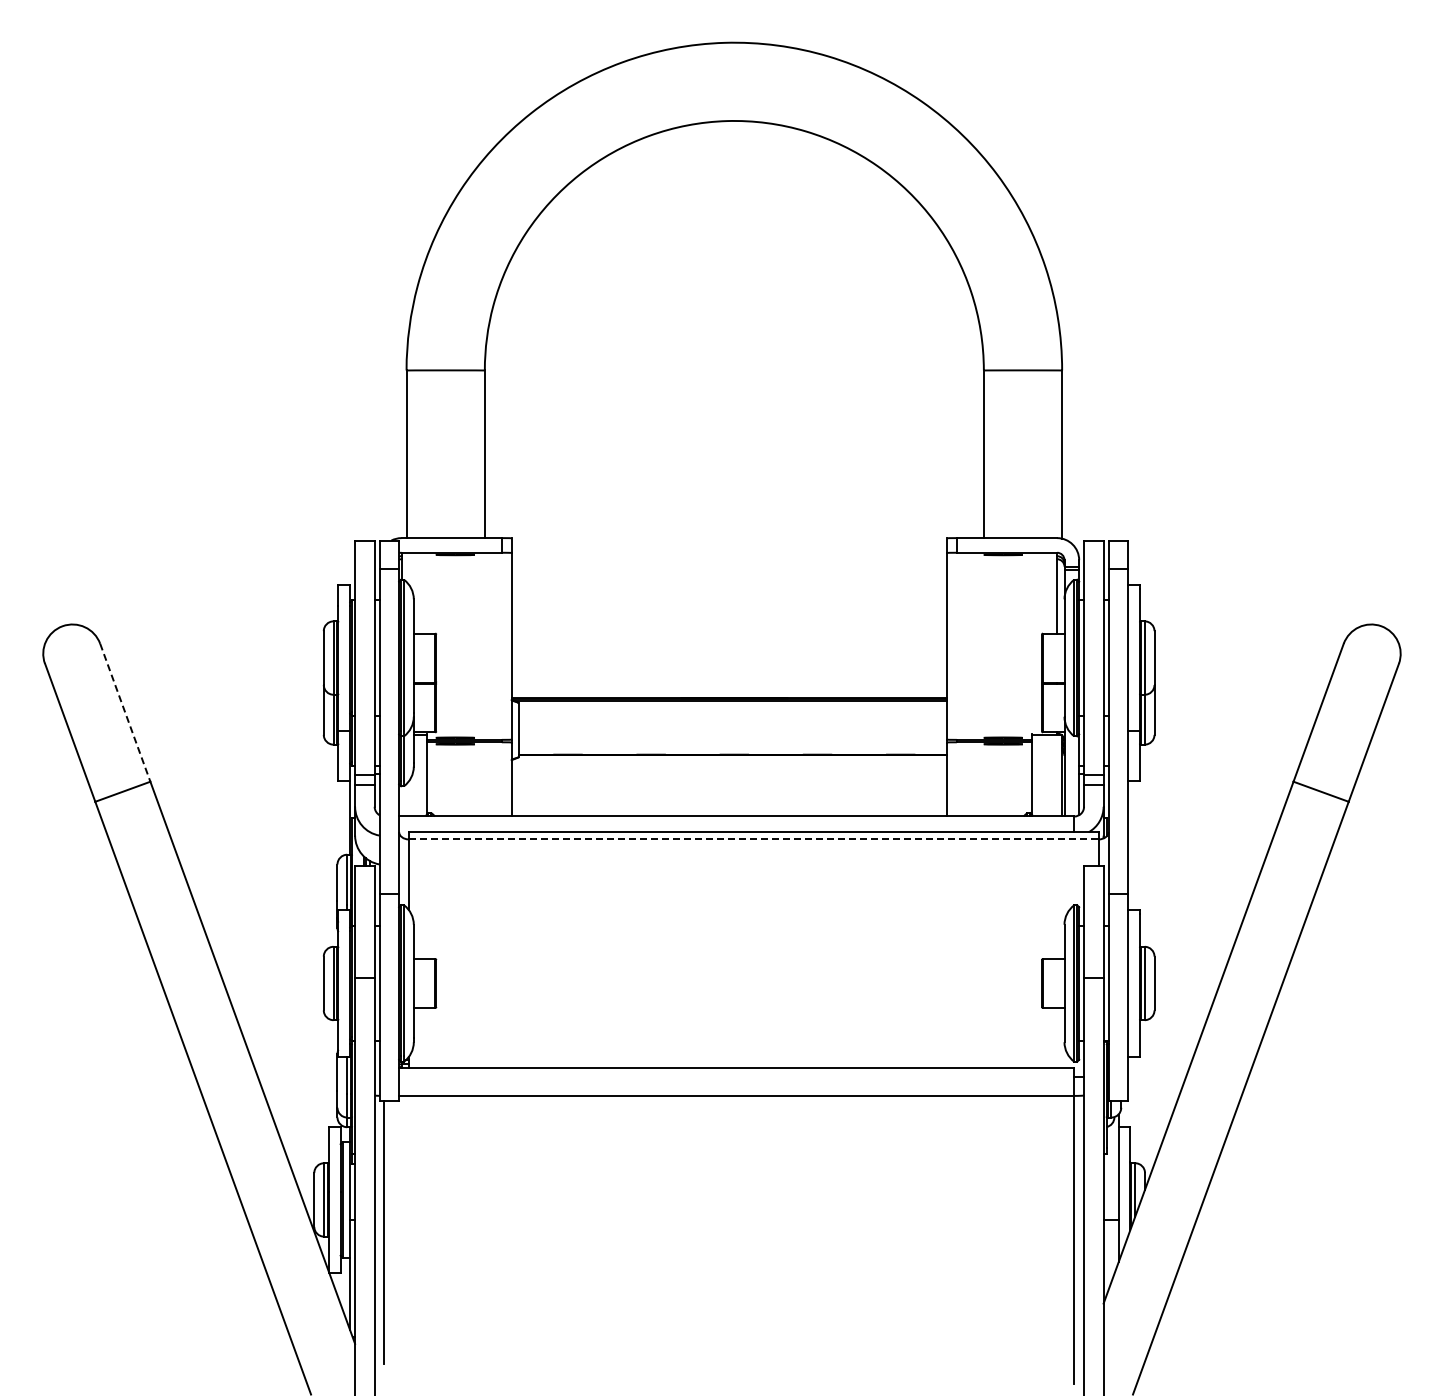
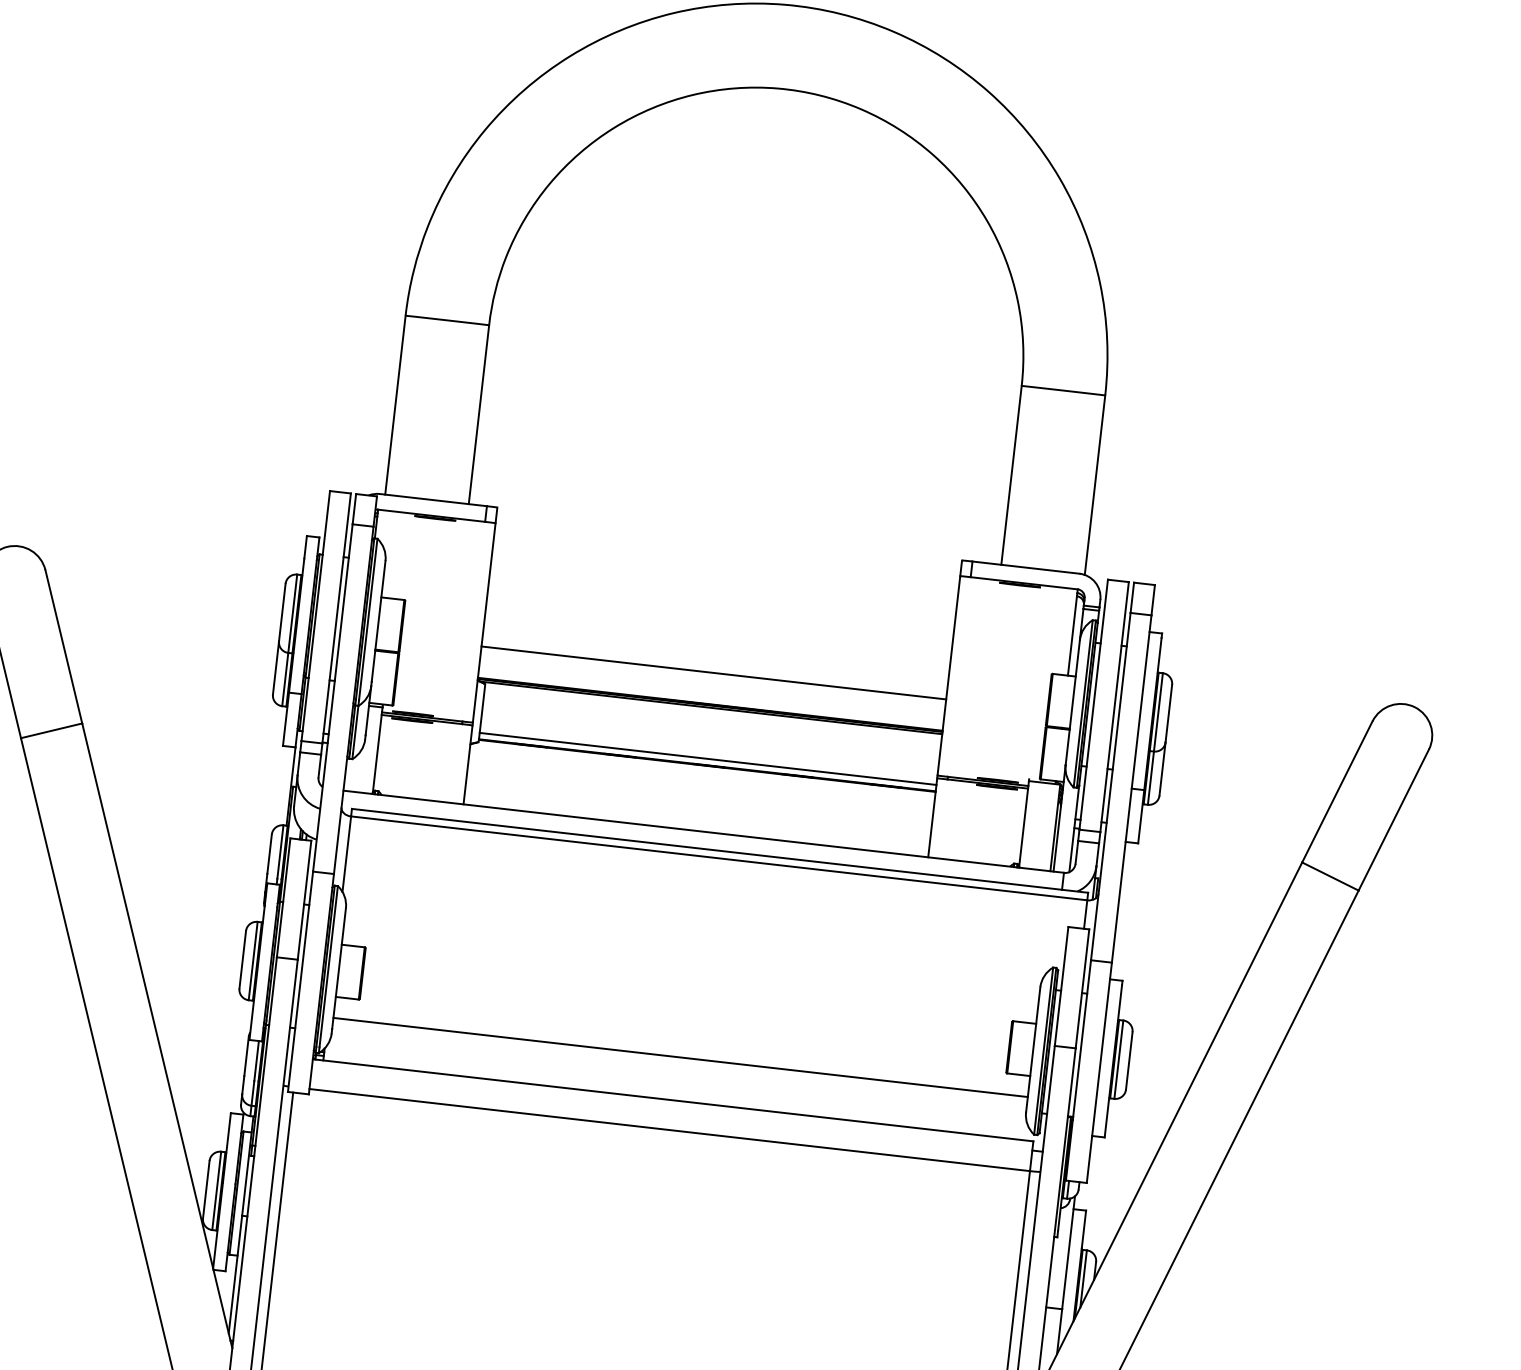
line: (729, 668) -> (714, 673), added
line: (125, 713) -> (63, 647), dashed -> solid
line: (733, 748) -> (708, 758), added
line: (753, 839) -> (718, 858), dashed -> solid
line: (738, 1027) -> (679, 1057), added

